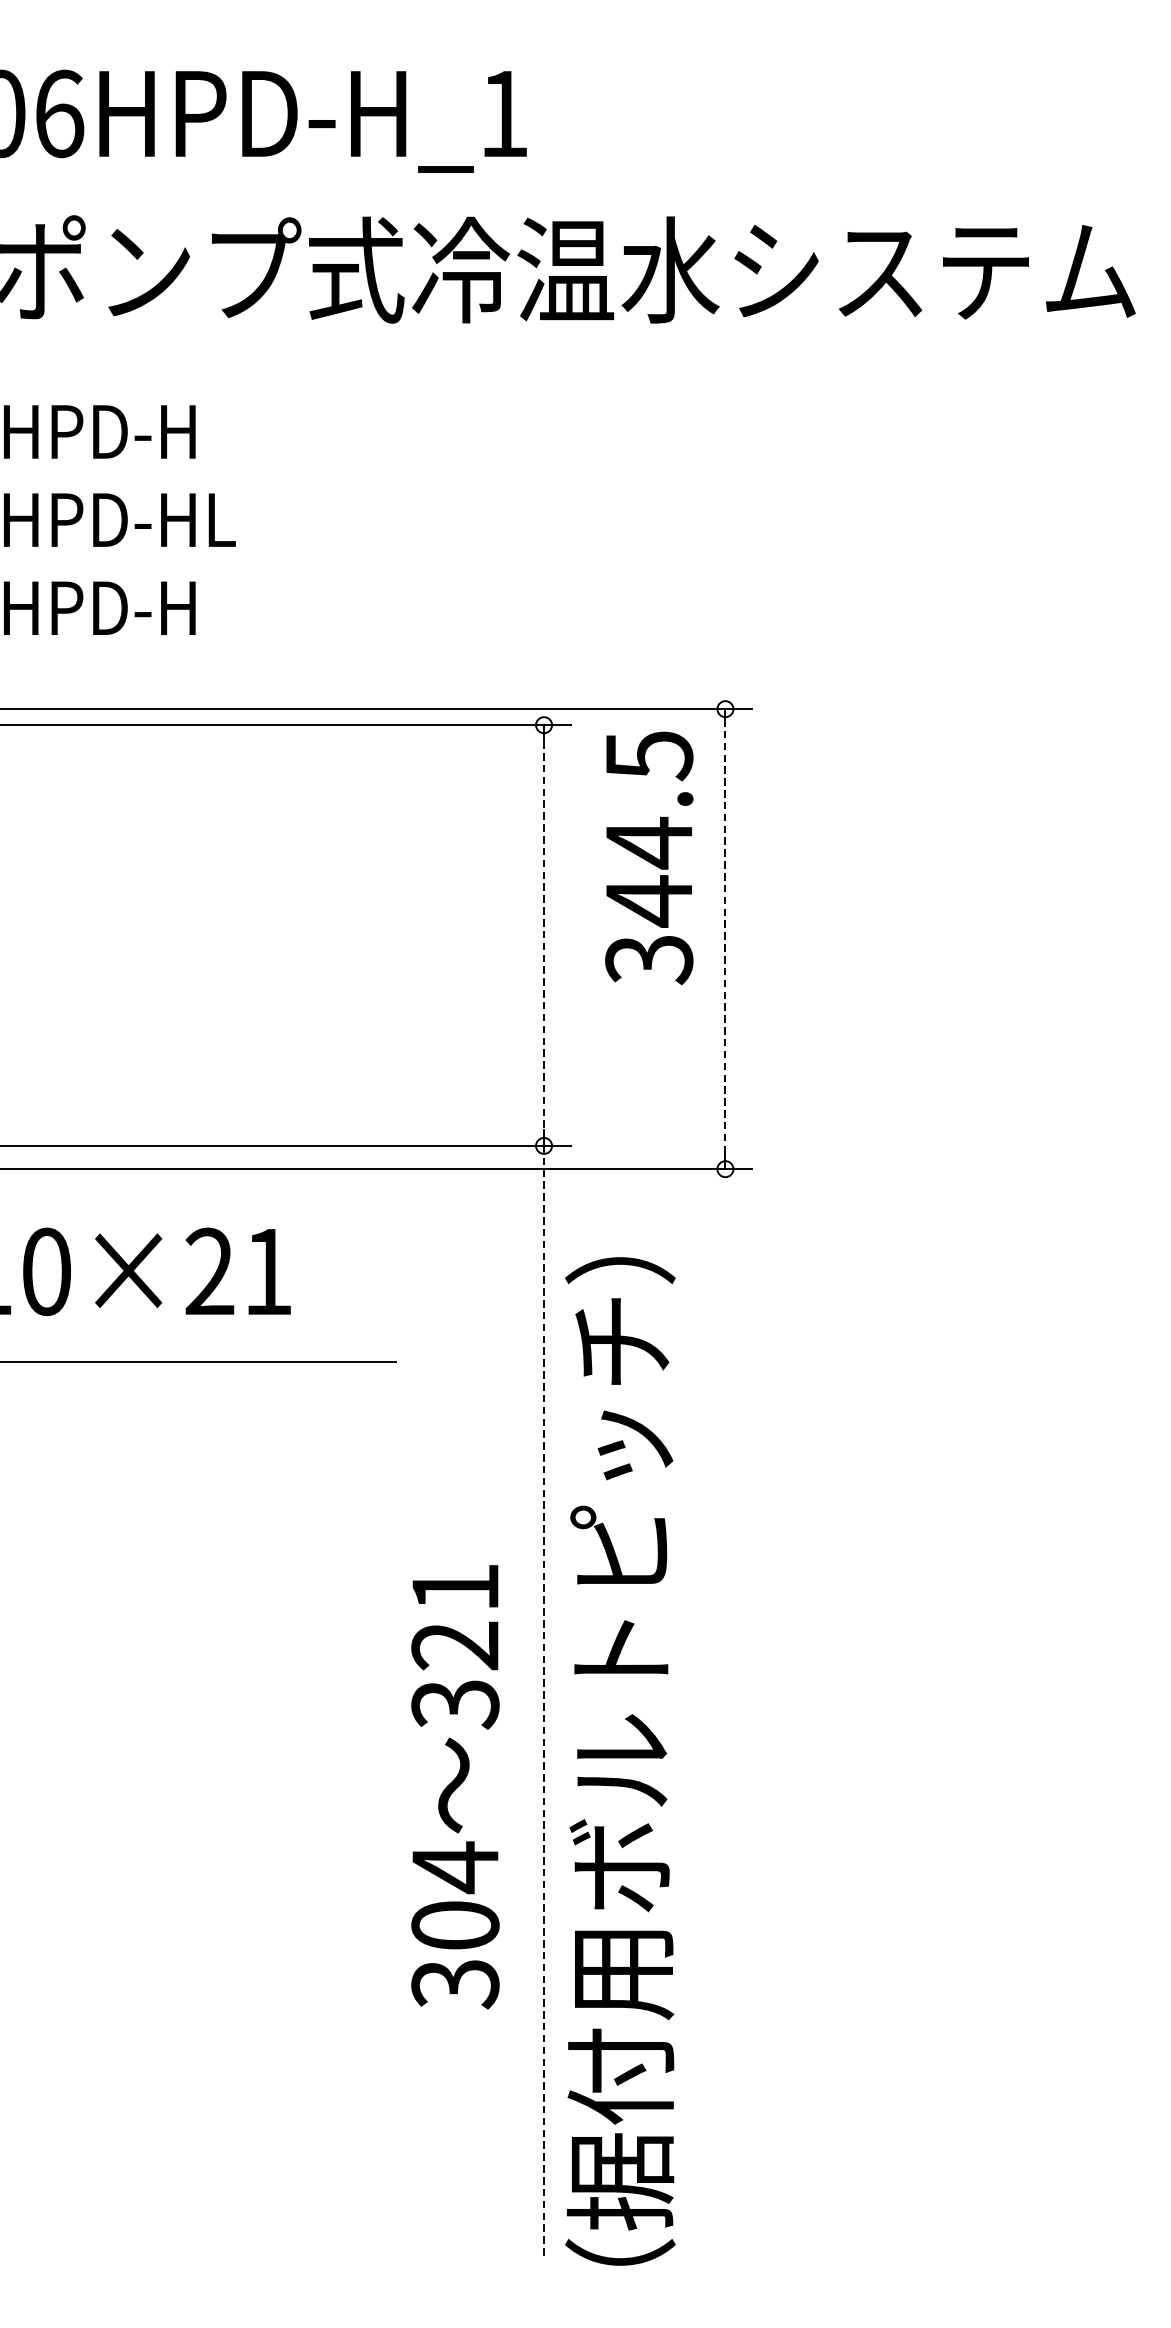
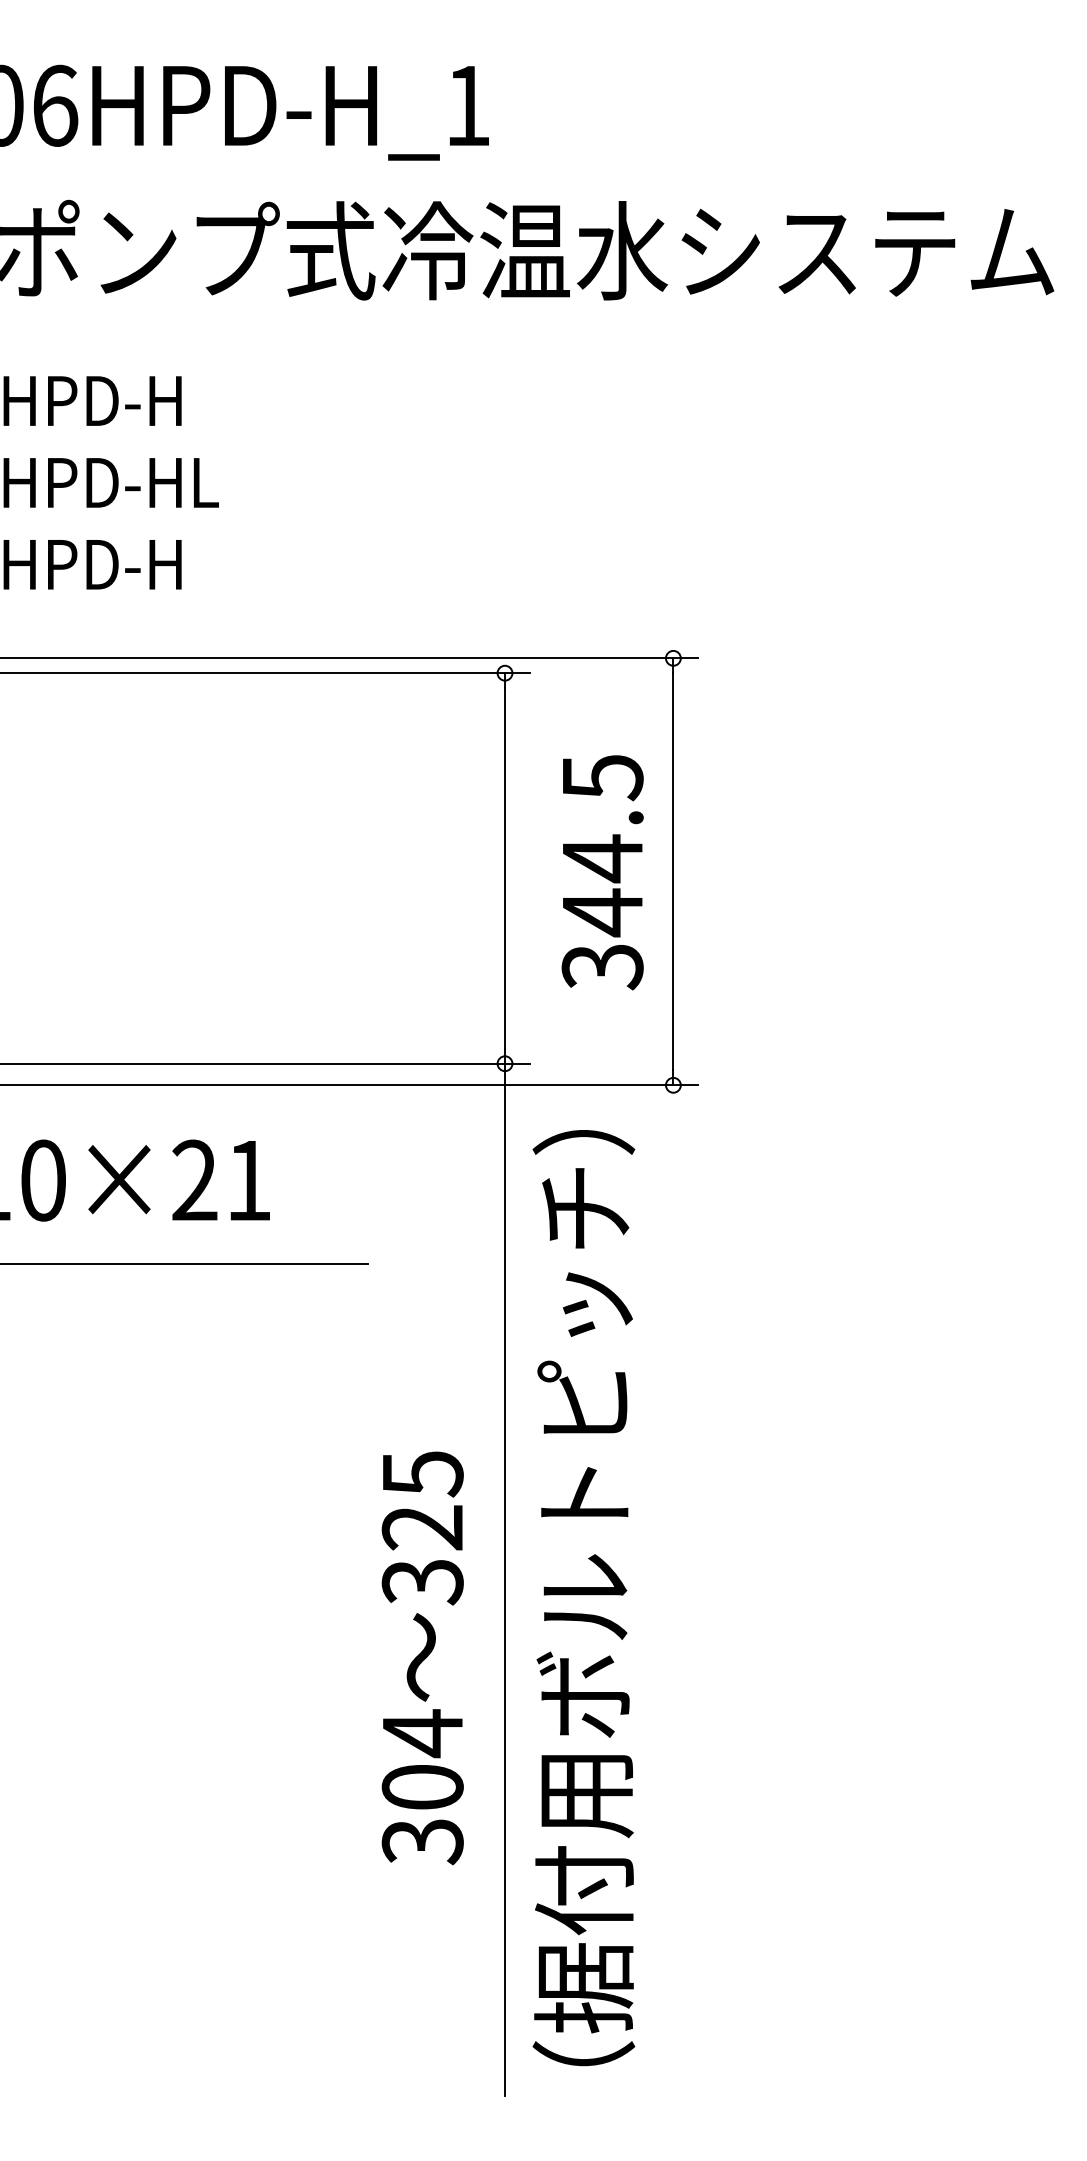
text: (649, 858) -> (602, 872), moved
line: (544, 935) -> (505, 868), dashed -> solid
line: (725, 938) -> (673, 871), dashed -> solid
text: (456, 1588) -> (423, 1474), 321 -> 325
line: (544, 1702) -> (505, 1580), dashed -> solid
text: (619, 1761) -> (583, 1598), moved

